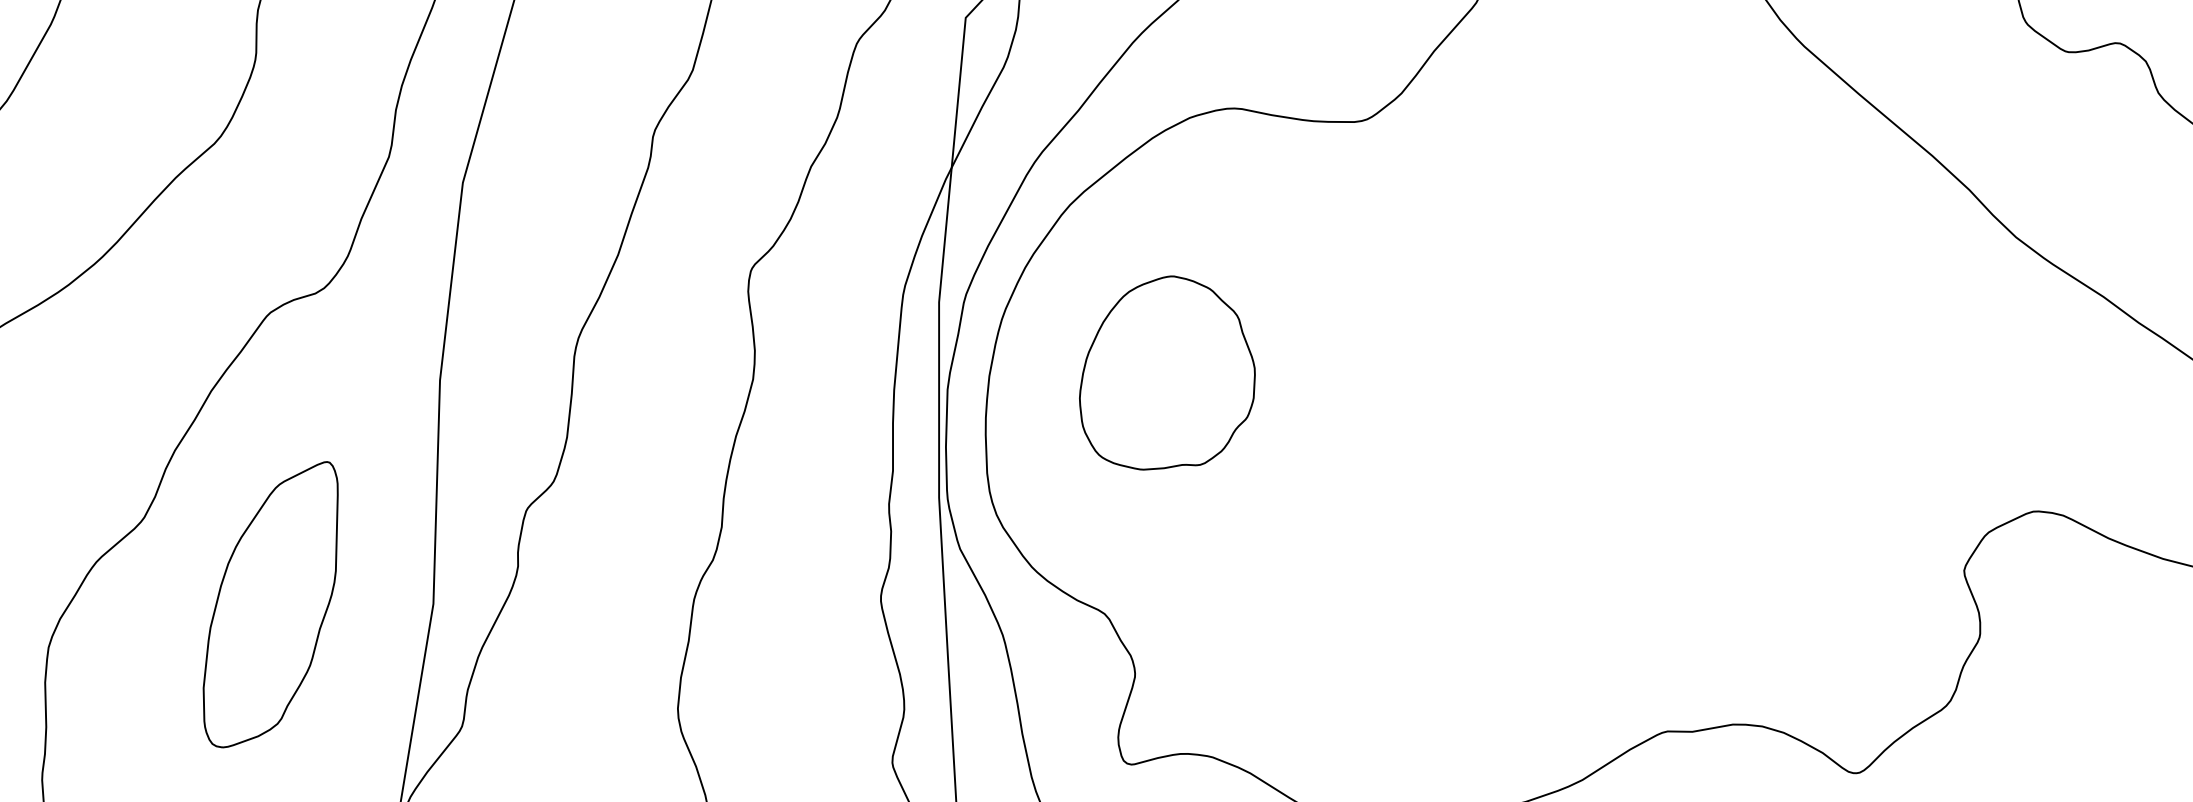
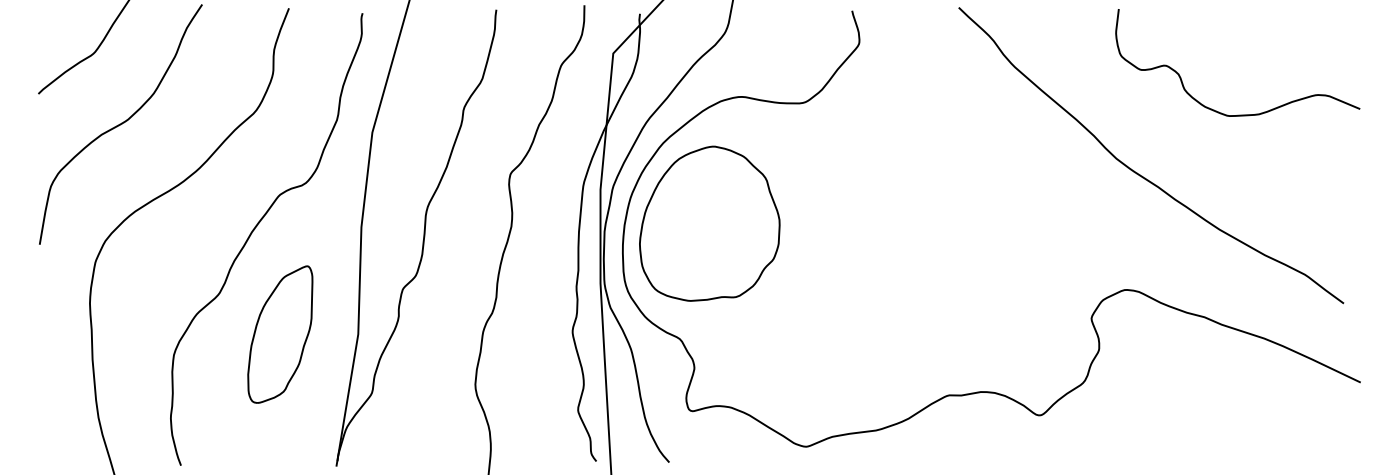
part: (1166, 372) -> (709, 223), size x1.67

